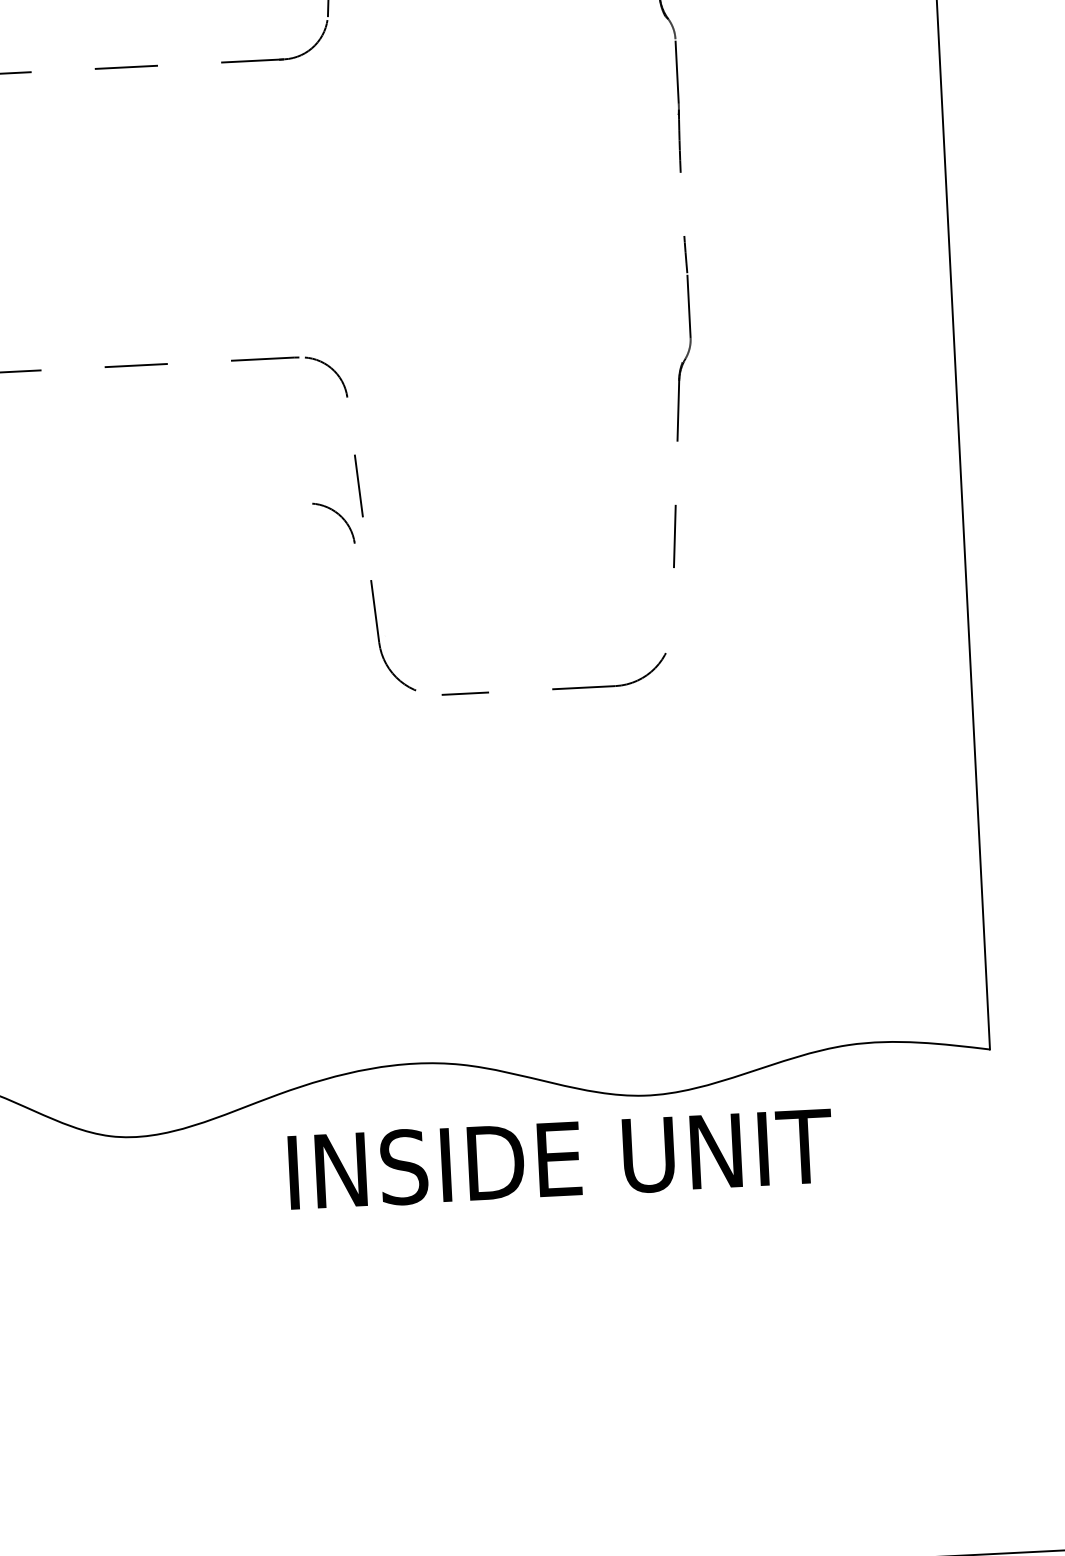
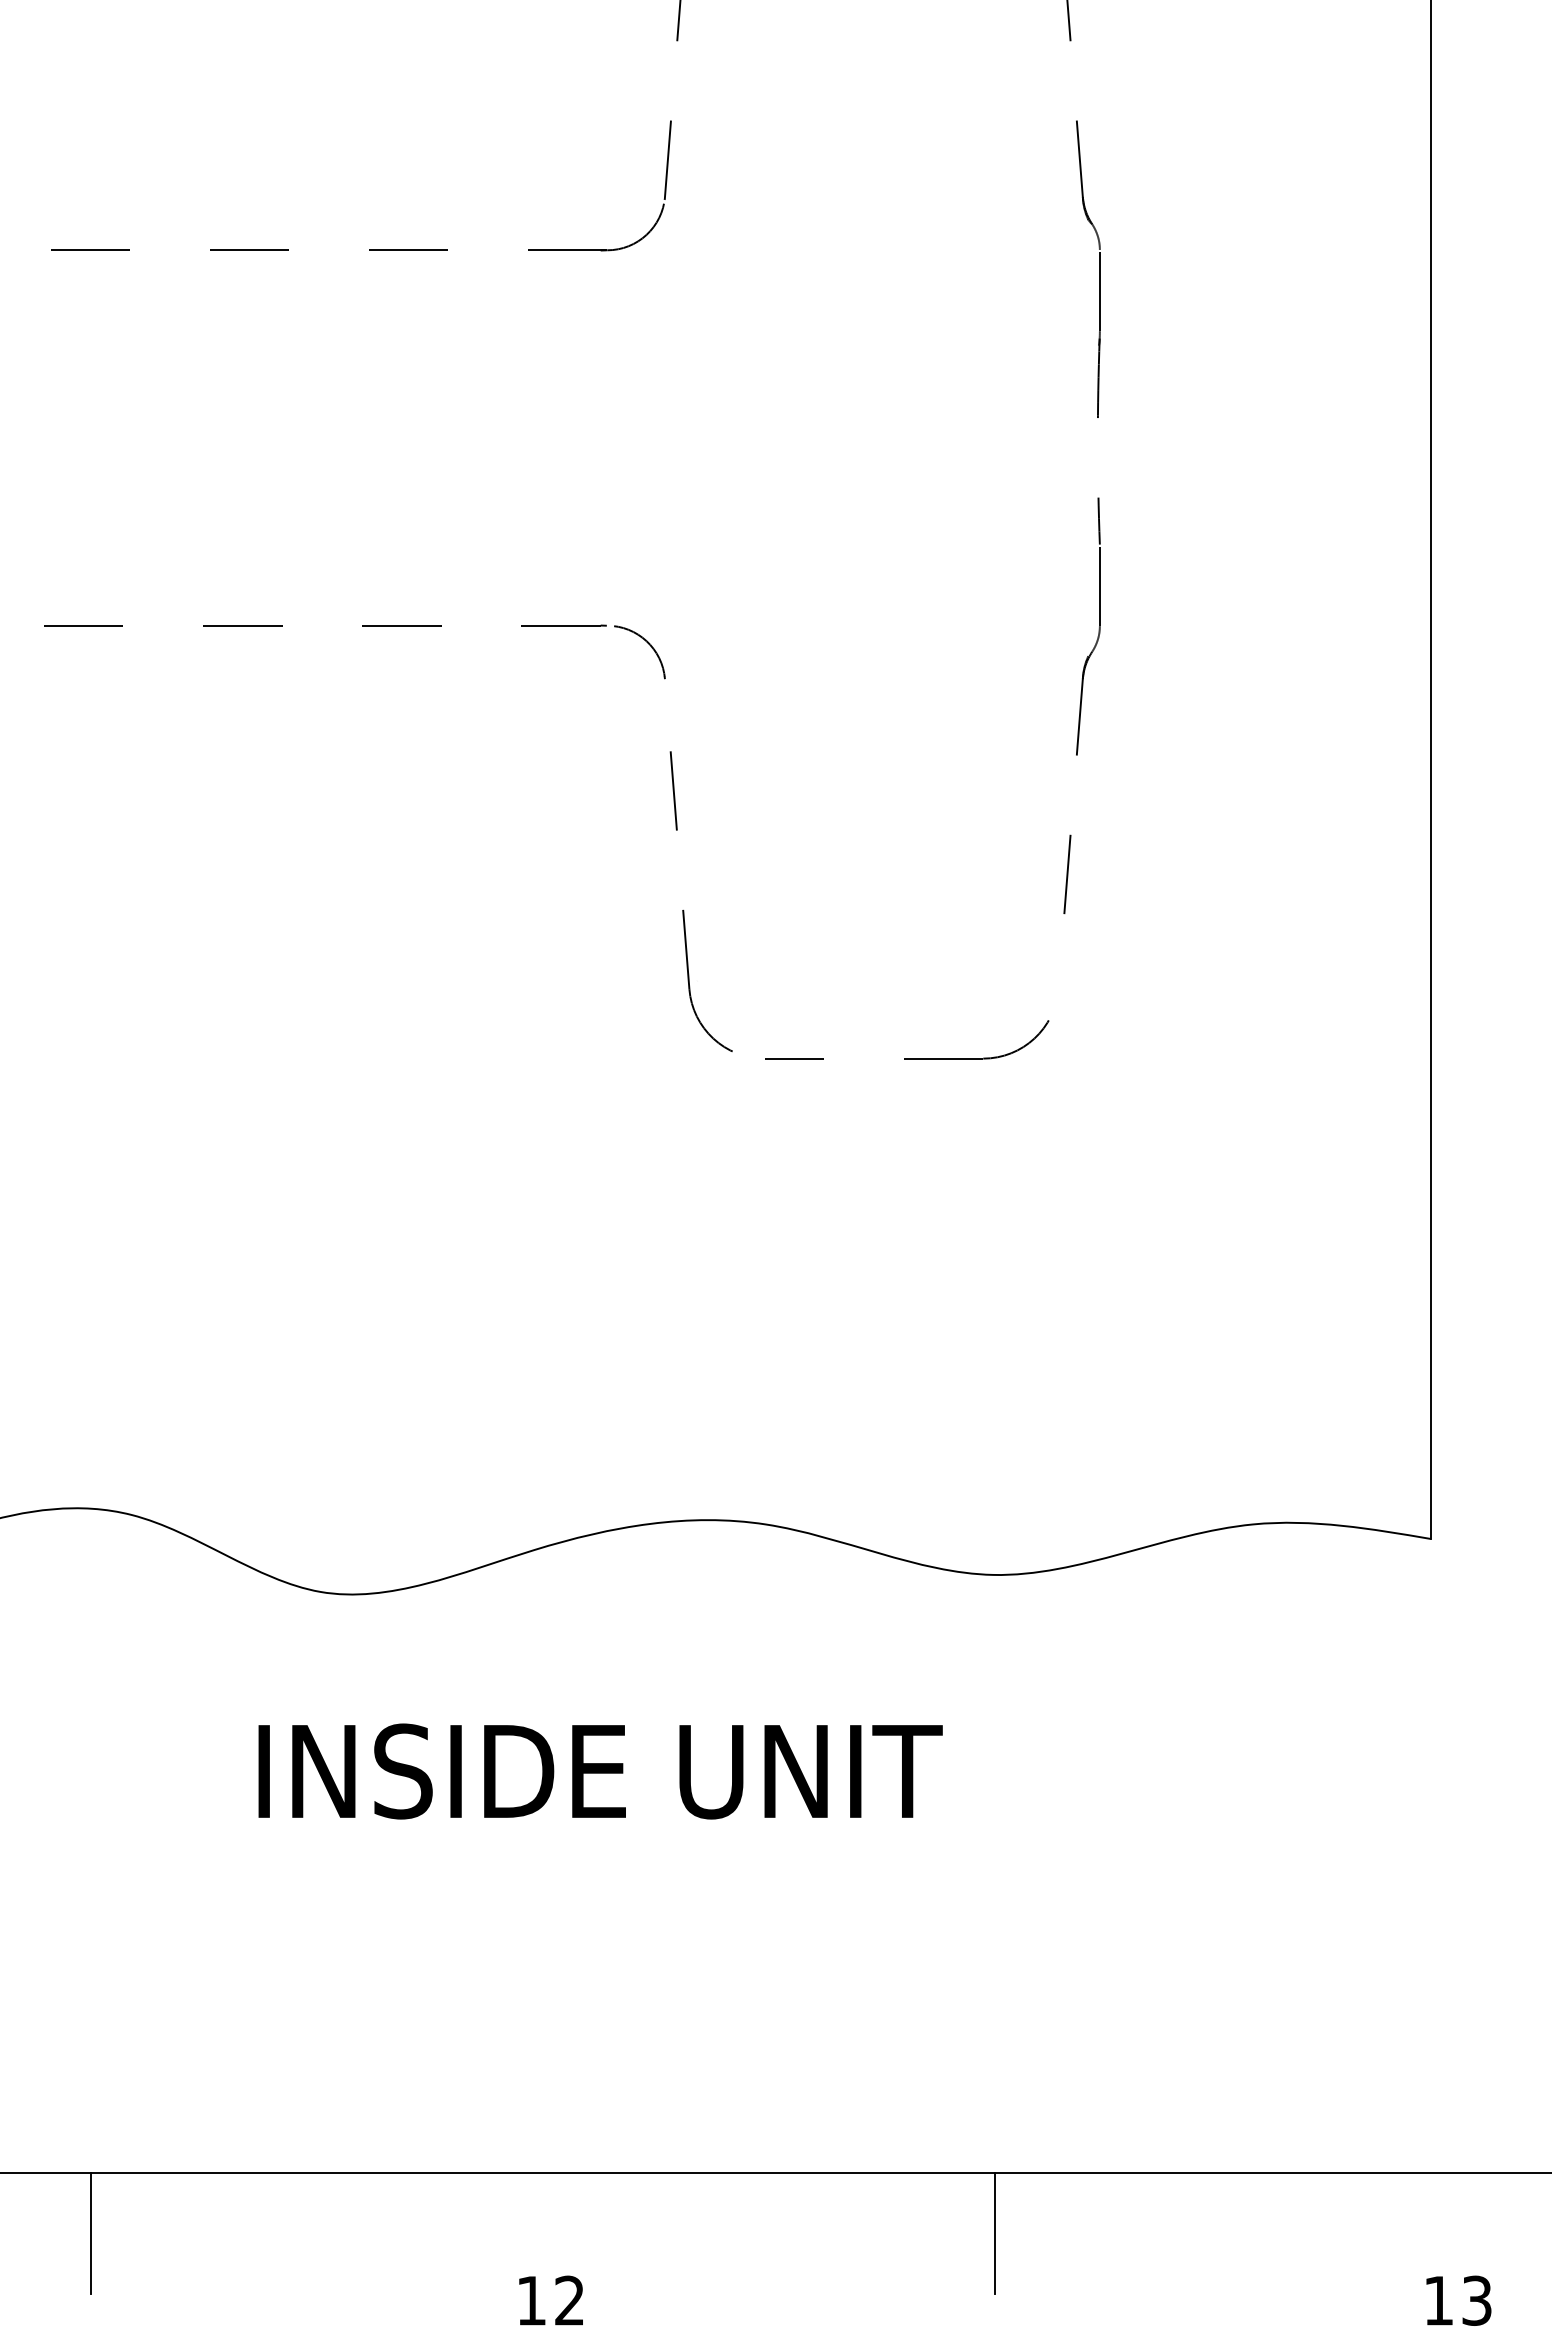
part: (339, 516) -> (647, 827), removed
text: (560, 1159) -> (600, 1771), moved

